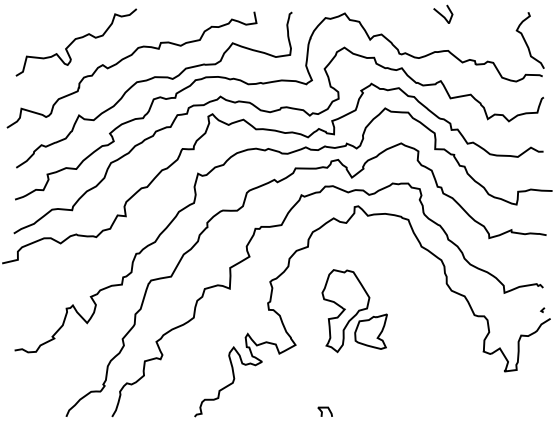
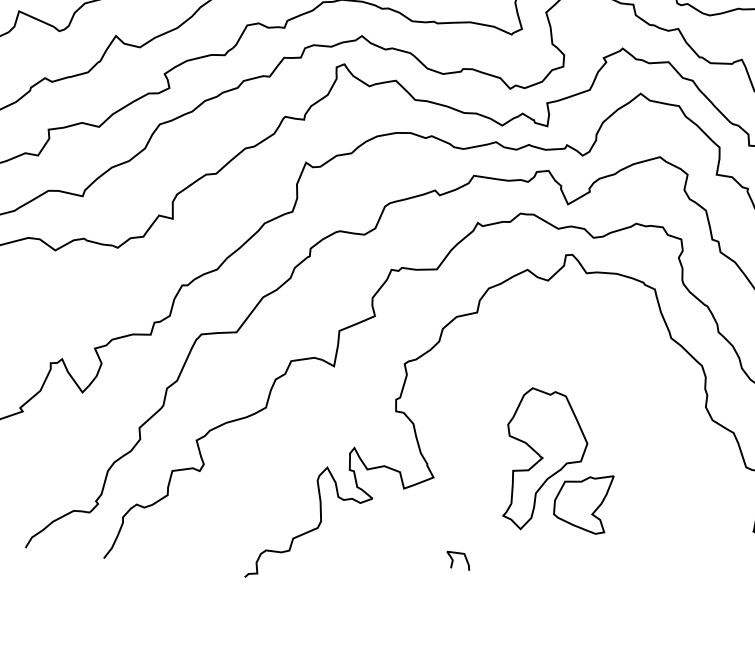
part: (354, 311) -> (558, 463), moved
curve: (322, 411) -> (453, 559), moved

